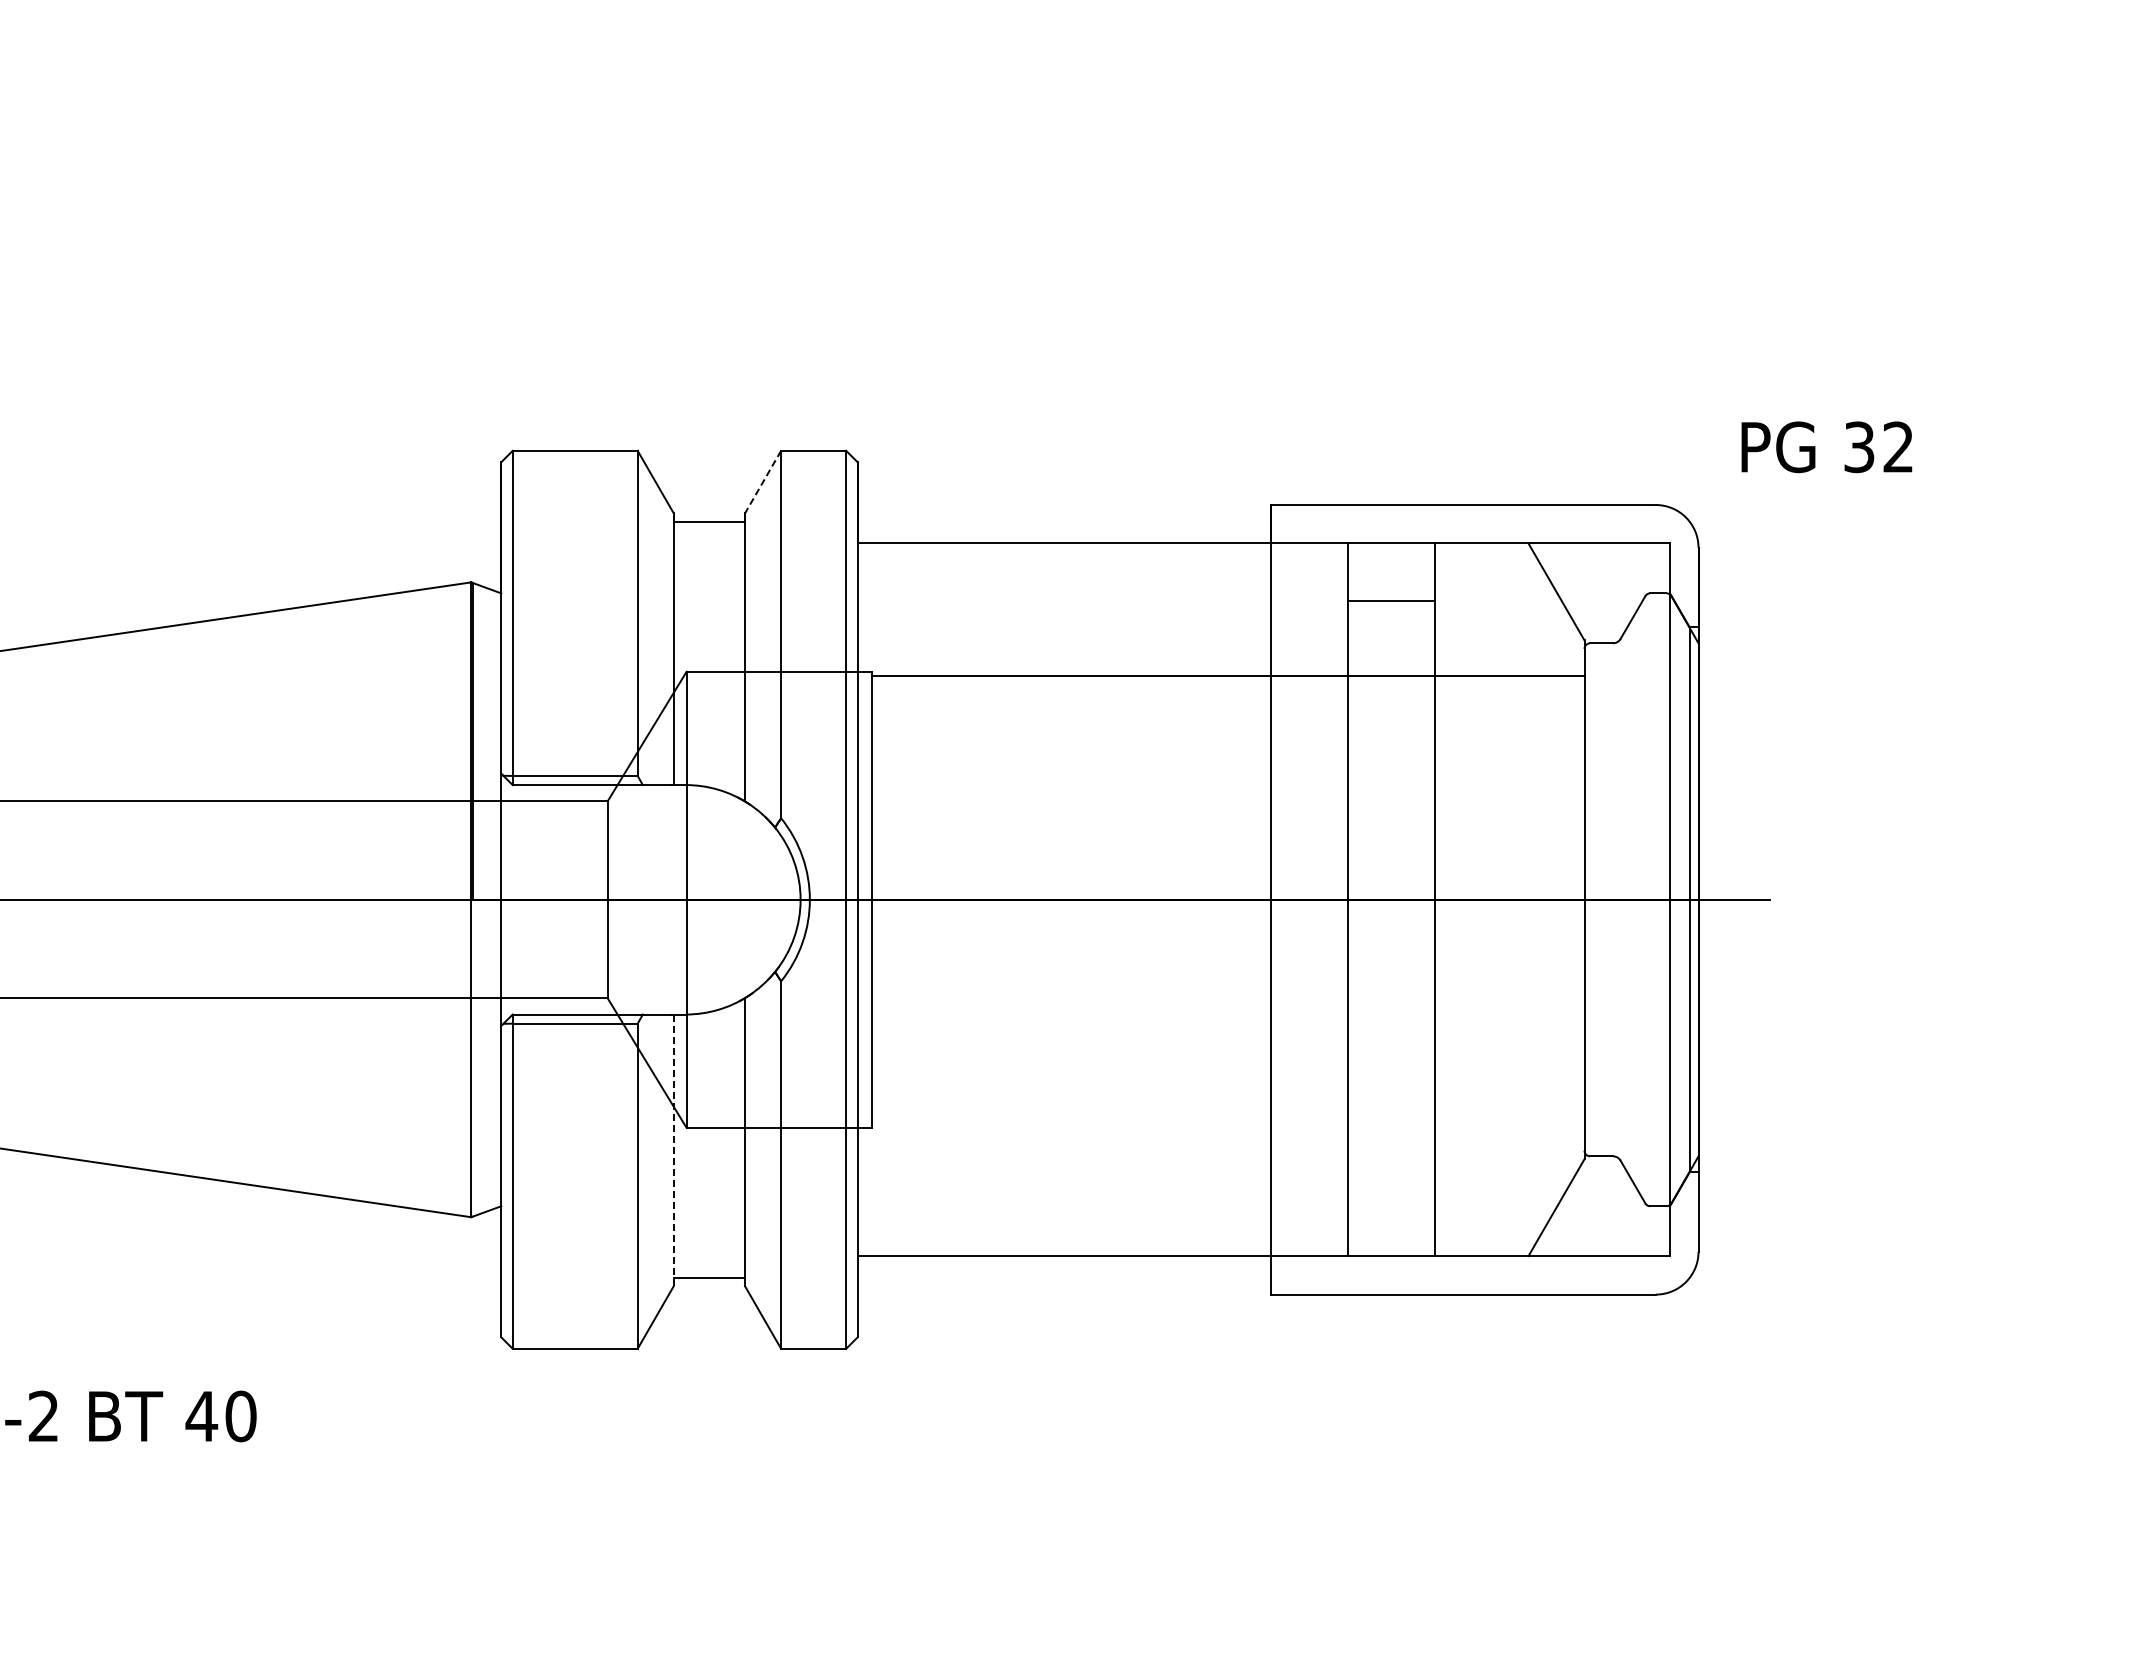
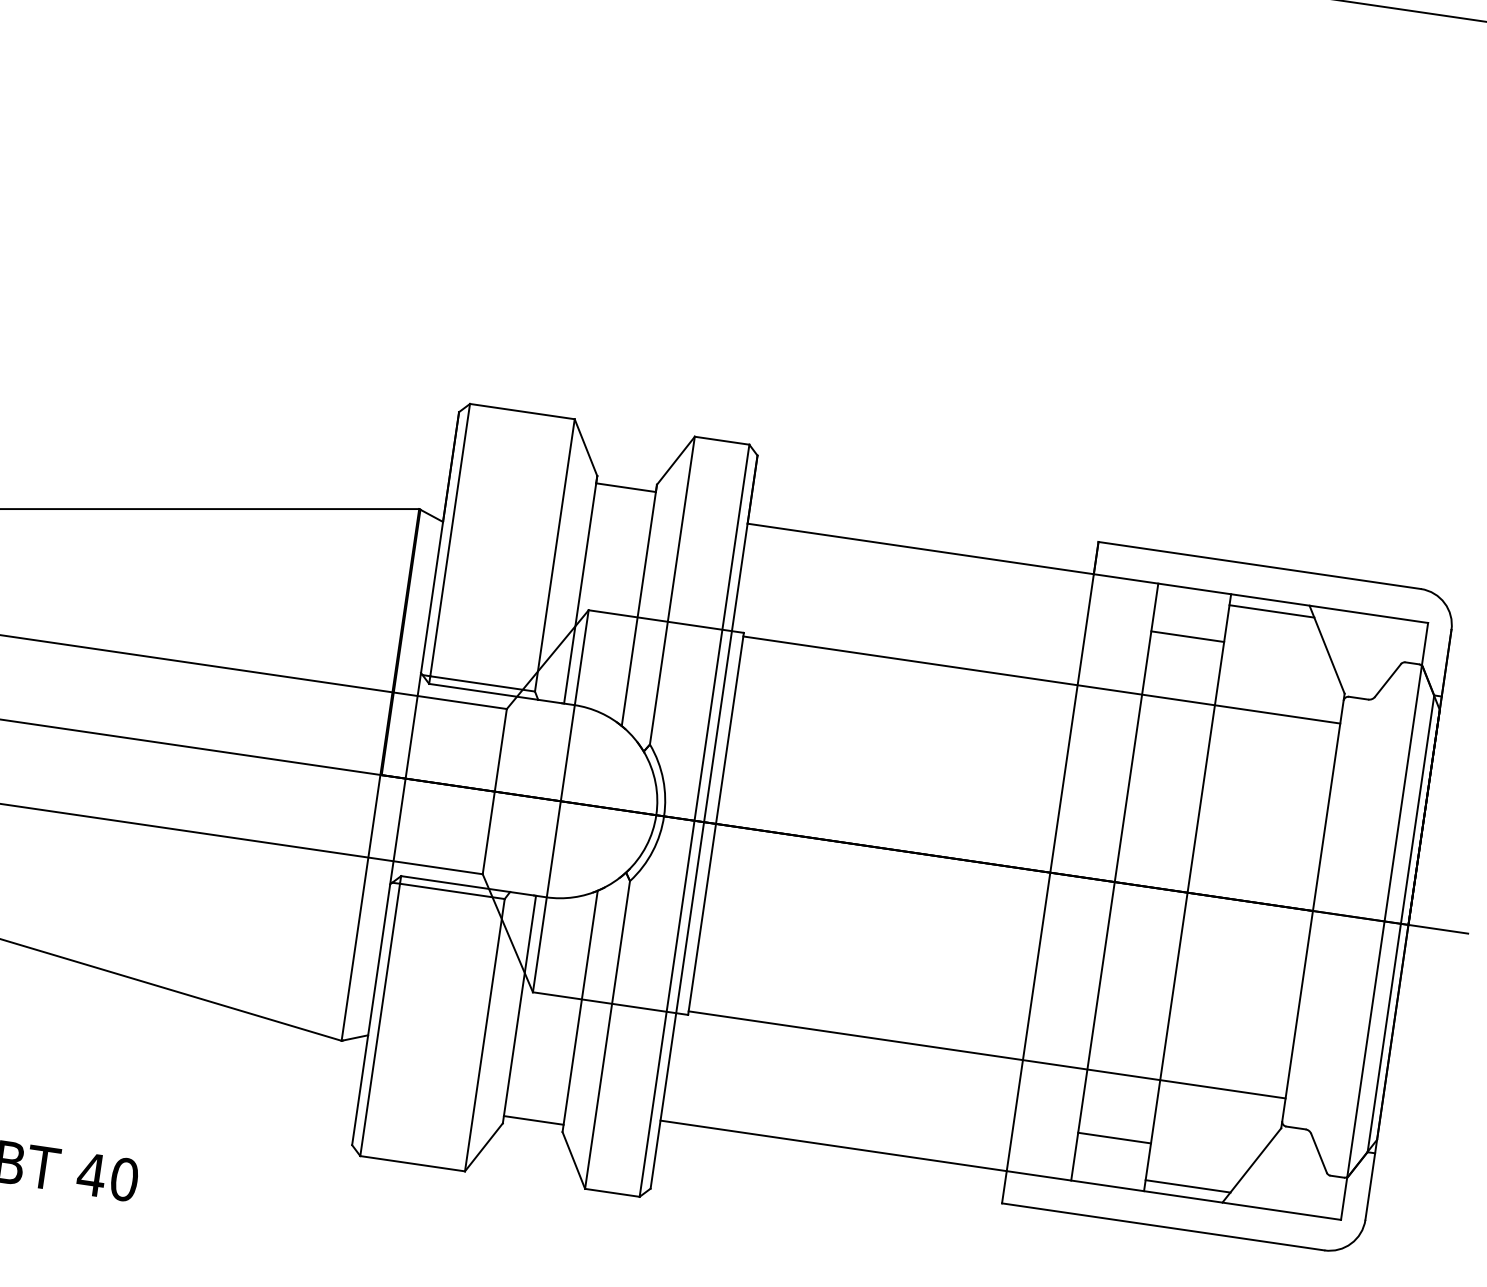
line: (762, 482) -> (675, 460), dashed -> solid
line: (1485, 556) -> (1271, 611), added
line: (1227, 1123) -> (986, 1054), added
line: (673, 1150) -> (519, 1009), dashed -> solid
line: (1390, 1199) -> (1113, 1138), added
line: (1485, 1243) -> (1188, 1186), added

